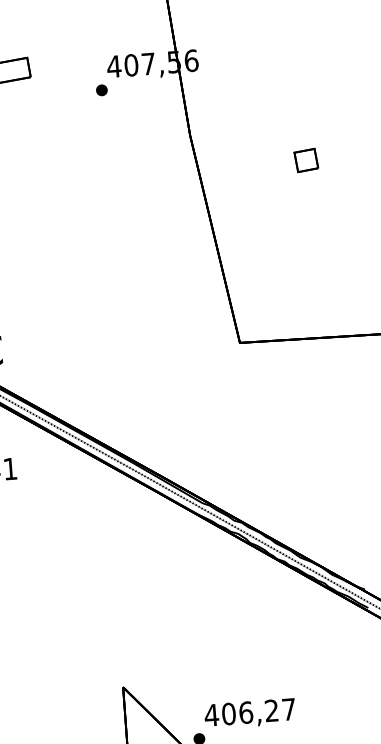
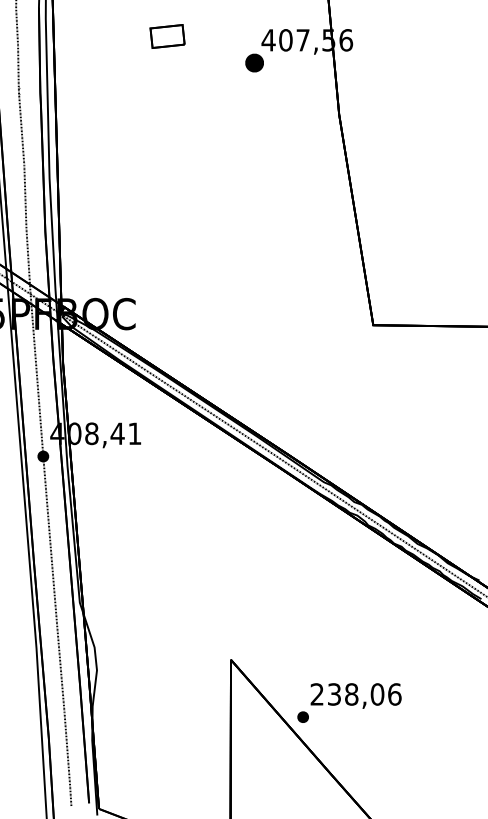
part: (101, 89) -> (254, 62), size x1.6
part: (306, 160) -> (453, 148), removed
text: (249, 712) -> (355, 694), 406,27 -> 238,06

